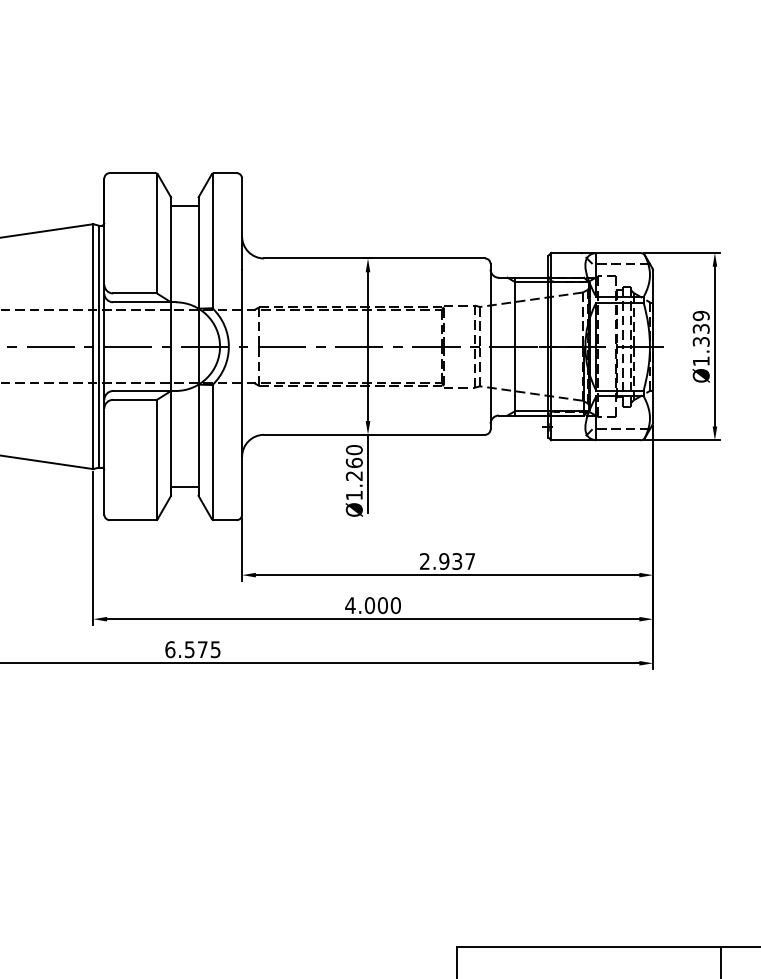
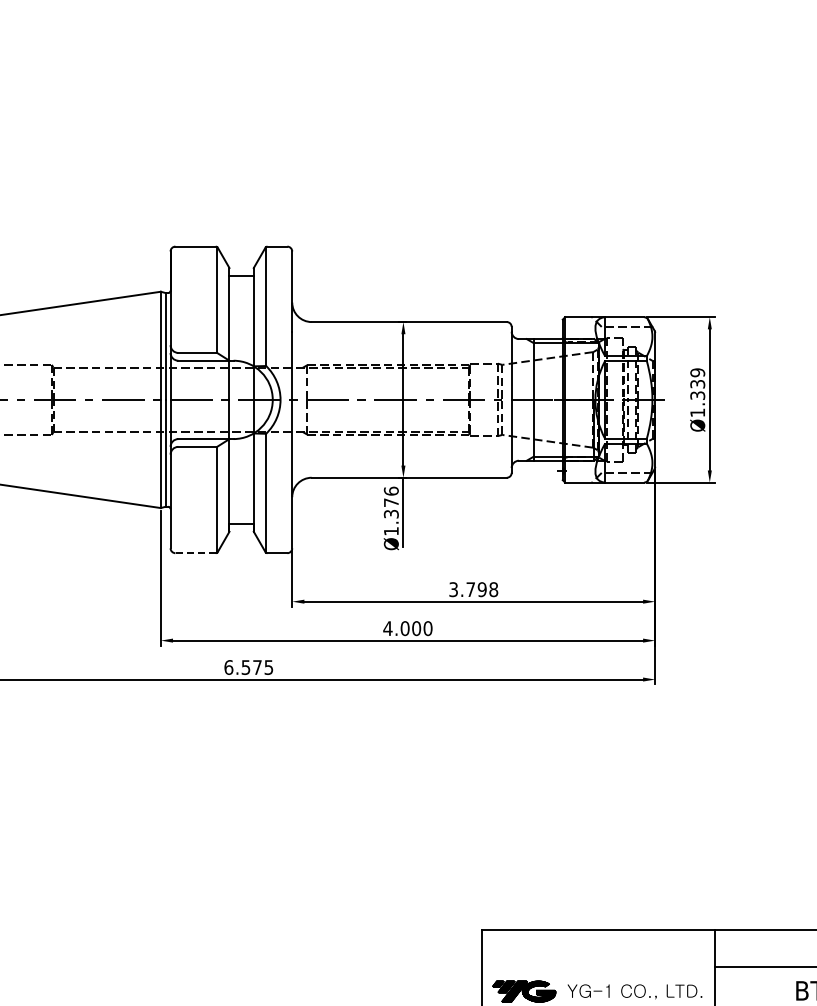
text: (353, 462) -> (390, 502), Ø1.260 -> Ø1.376
line: (132, 520) -> (195, 553), solid -> dashed
text: (447, 561) -> (473, 589), 2.937 -> 3.798

